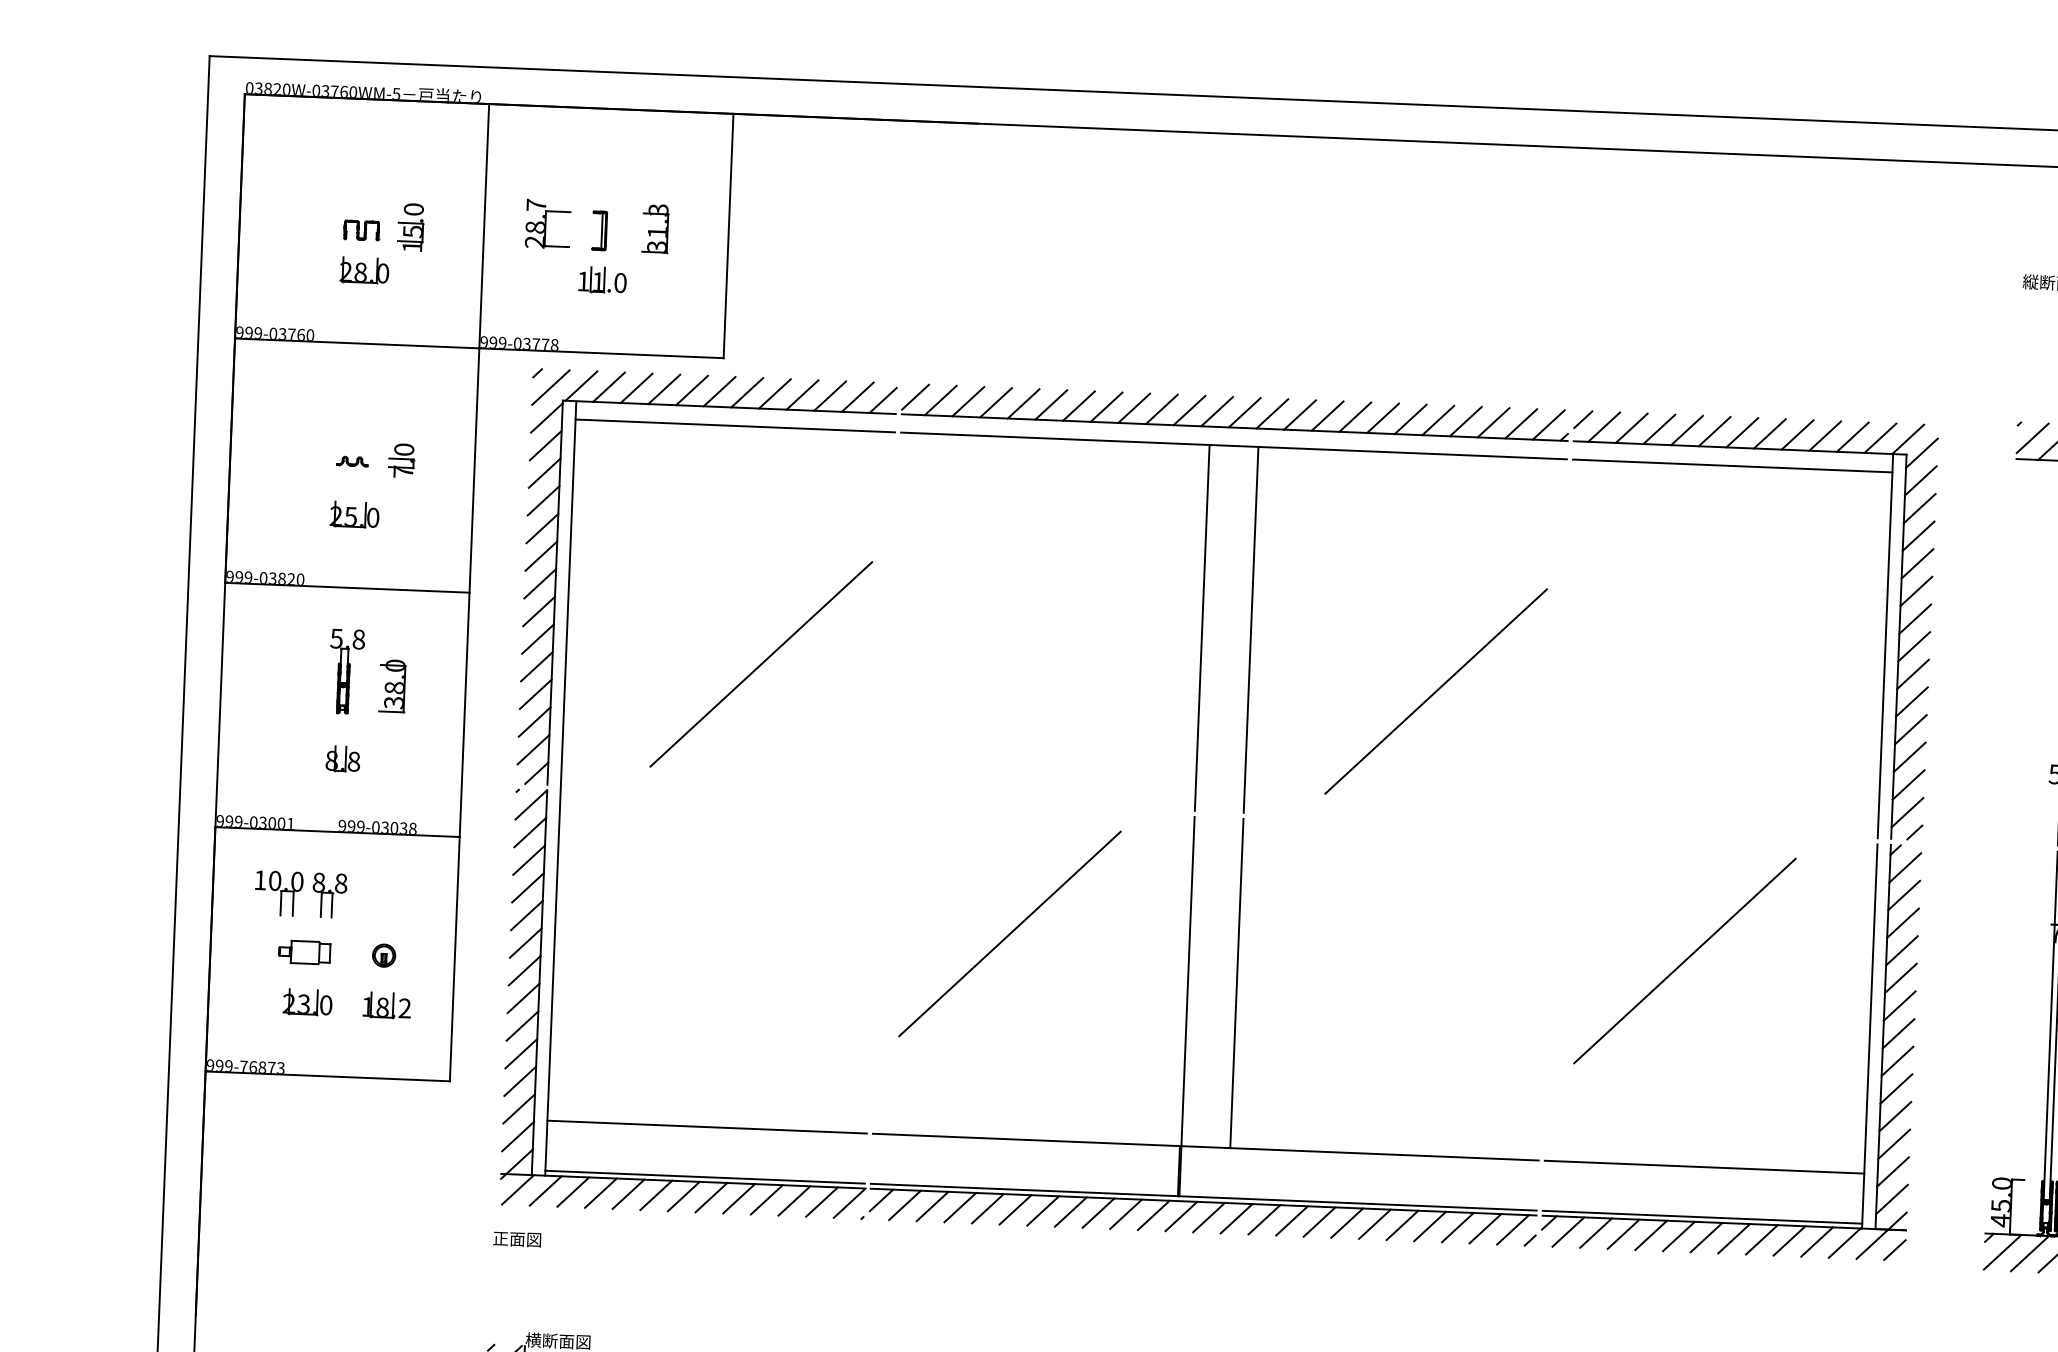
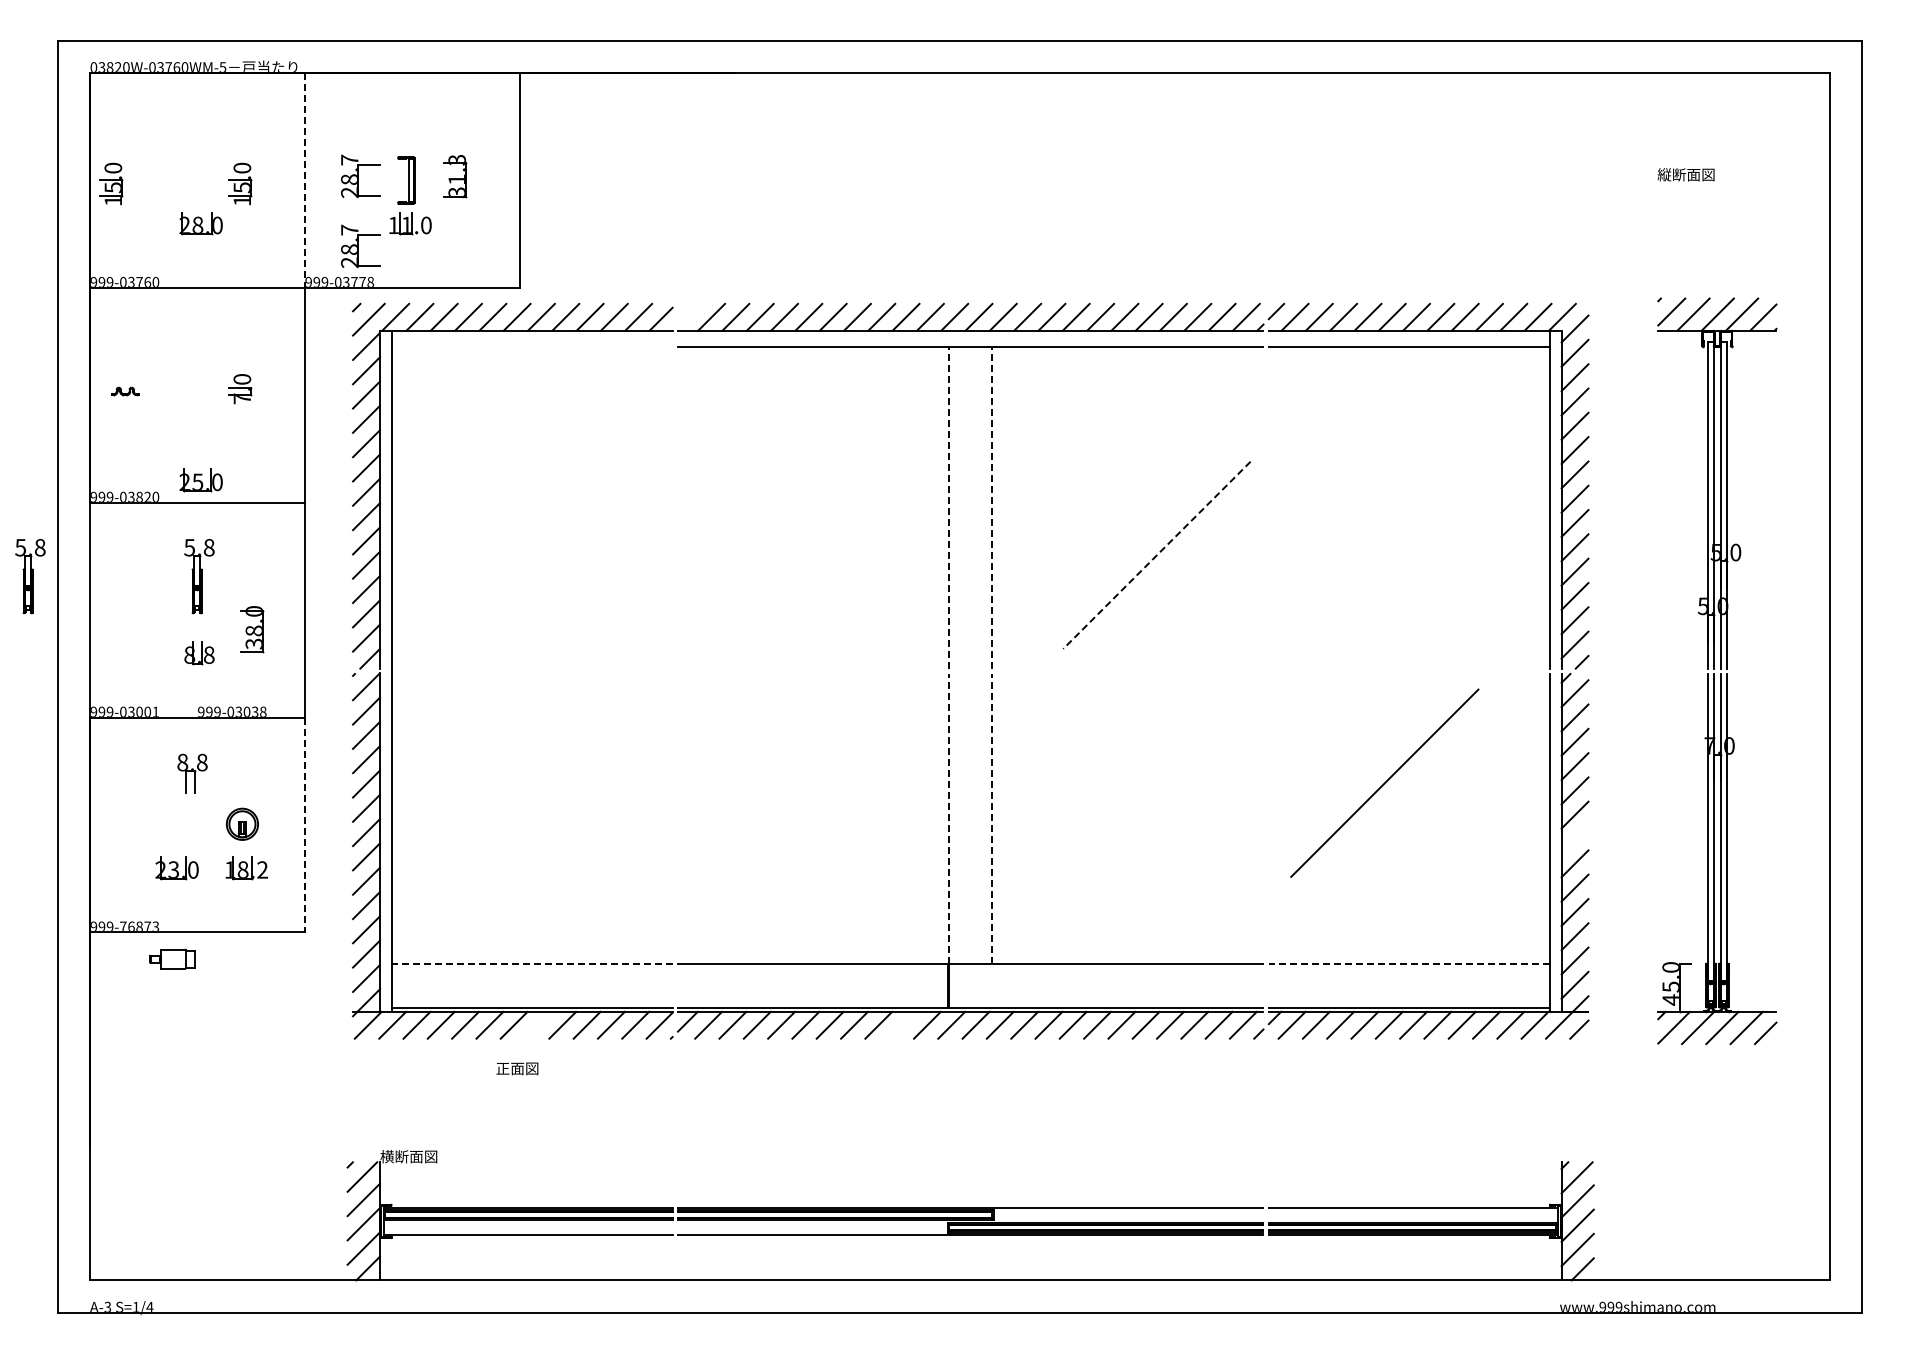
part: (264, 220) -> (111, 183), added
line: (484, 226) -> (304, 180), solid -> dashed
part: (598, 229) -> (405, 179), size x1.4
part: (362, 230) -> (197, 188), removed
part: (544, 302) -> (360, 245), added
line: (915, 396) -> (689, 314), removed
line: (734, 425) -> (531, 346), removed
part: (352, 461) -> (125, 391), moved
part: (353, 514) -> (200, 480), moved
line: (1202, 627) -> (949, 507), solid -> dashed
line: (1251, 629) -> (992, 507), solid -> dashed
line: (761, 663) -> (563, 554), removed
part: (154, 664) -> (30, 576), added
part: (392, 686) -> (252, 629), moved
line: (1435, 691) -> (1156, 555), solid -> dashed
part: (278, 893) -> (147, 773), removed
line: (1009, 933) -> (790, 782), removed
part: (304, 951) -> (172, 958), moved
part: (384, 955) -> (242, 824), size x1.6
line: (454, 959) -> (304, 825), solid -> dashed
line: (1188, 981) -> (949, 818), solid -> dashed
line: (1237, 983) -> (992, 818), solid -> dashed
line: (1898, 1033) -> (1574, 839), removed
line: (706, 1127) -> (531, 963), solid -> dashed
line: (1703, 1167) -> (1408, 963), solid -> dashed
line: (711, 1196) -> (538, 1024), removed
line: (1125, 1213) -> (902, 1024), removed
text: (517, 1239) -> (517, 1068), moved

